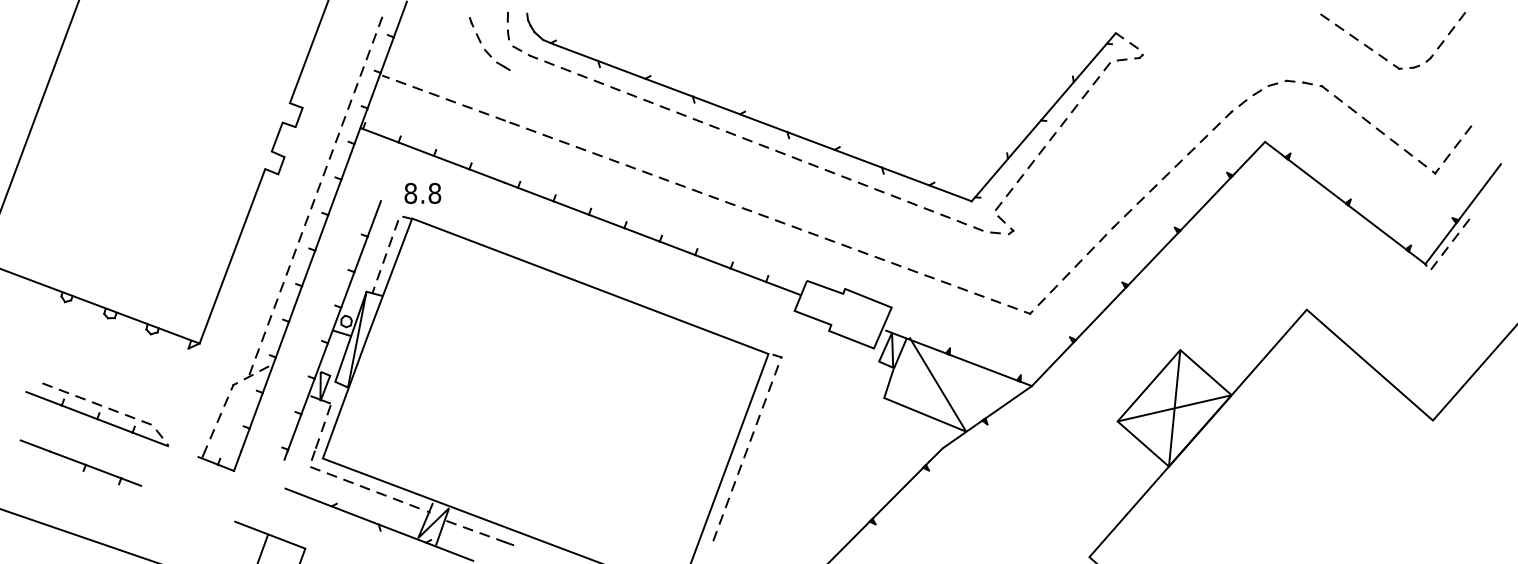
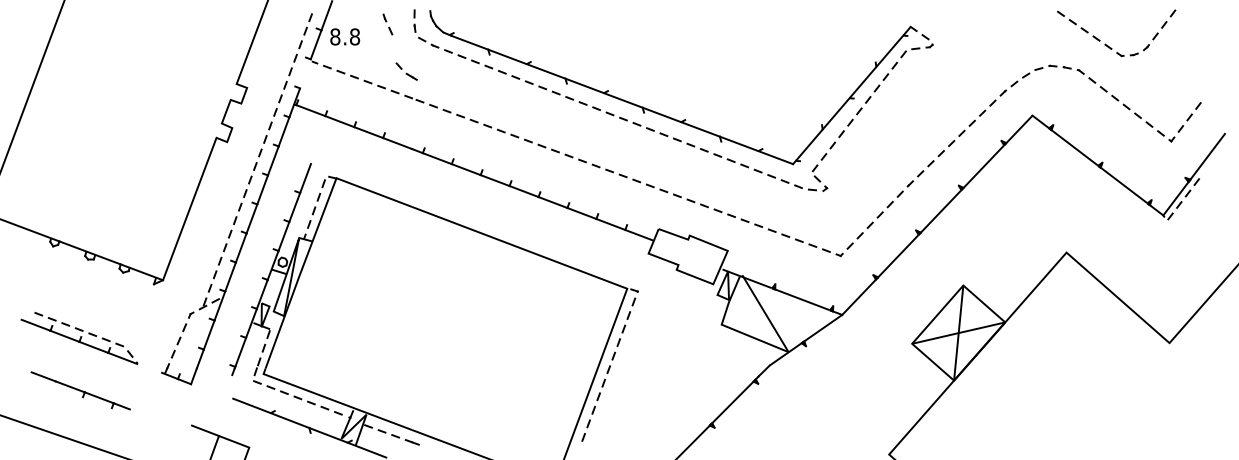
part: (1383, 56) -> (1108, 45), moved
part: (497, 59) -> (406, 71), moved
line: (373, 90) -> (304, 73), removed
text: (422, 193) -> (344, 36), moved
part: (80, 462) -> (80, 390), moved

